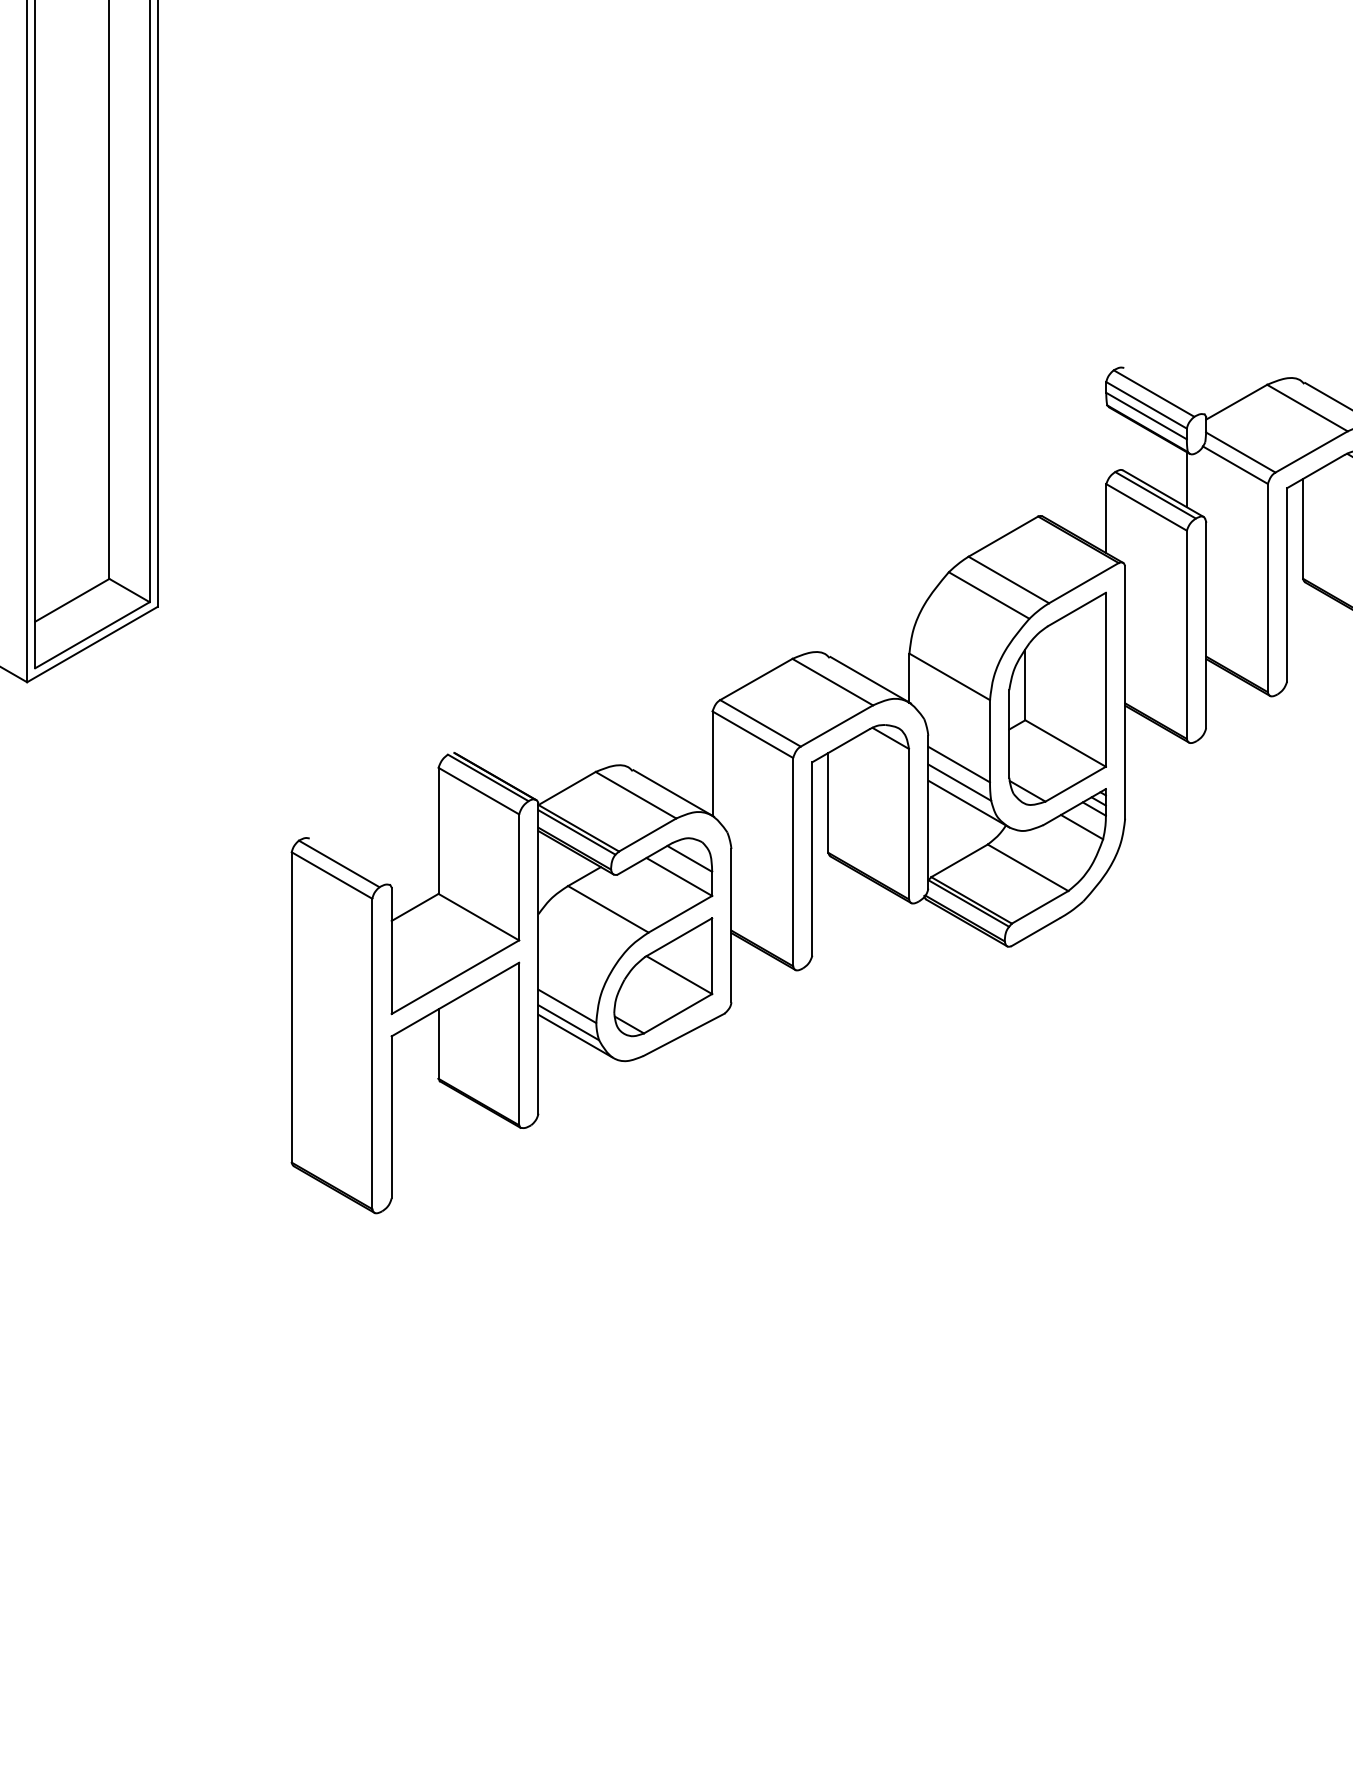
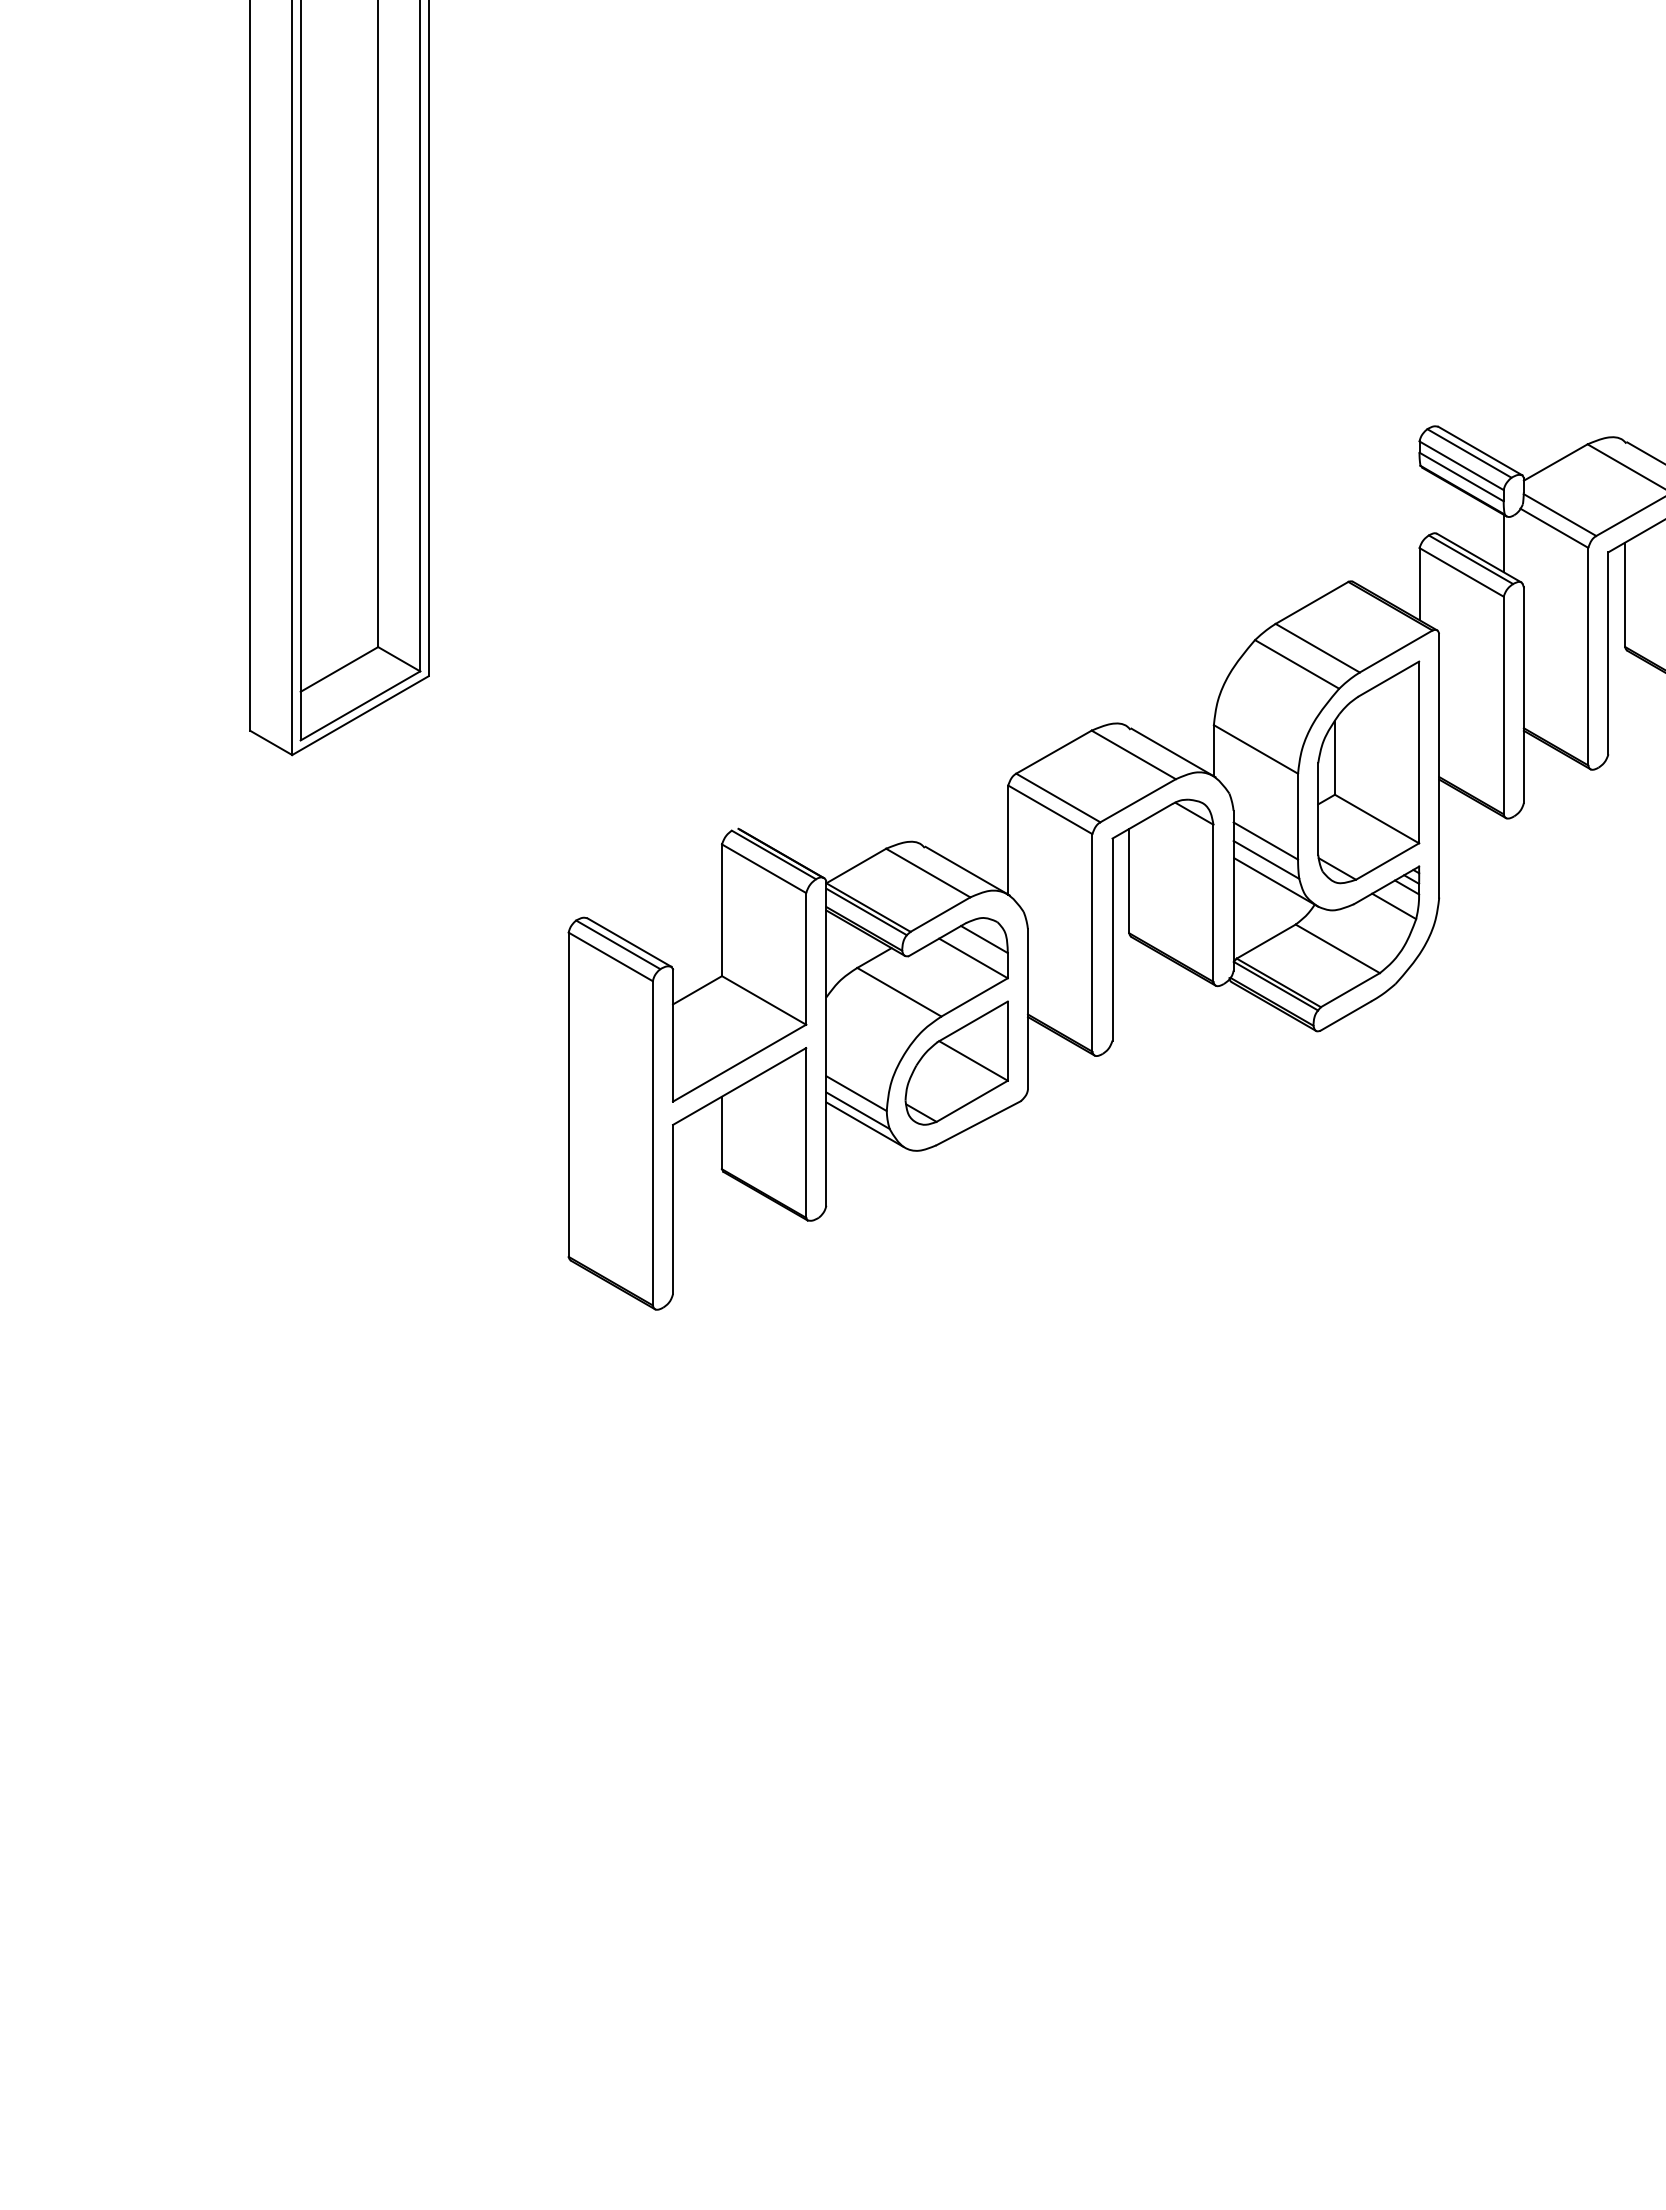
line: (1164, 390) -> (1480, 450), added
line: (350, 861) -> (629, 942), added

